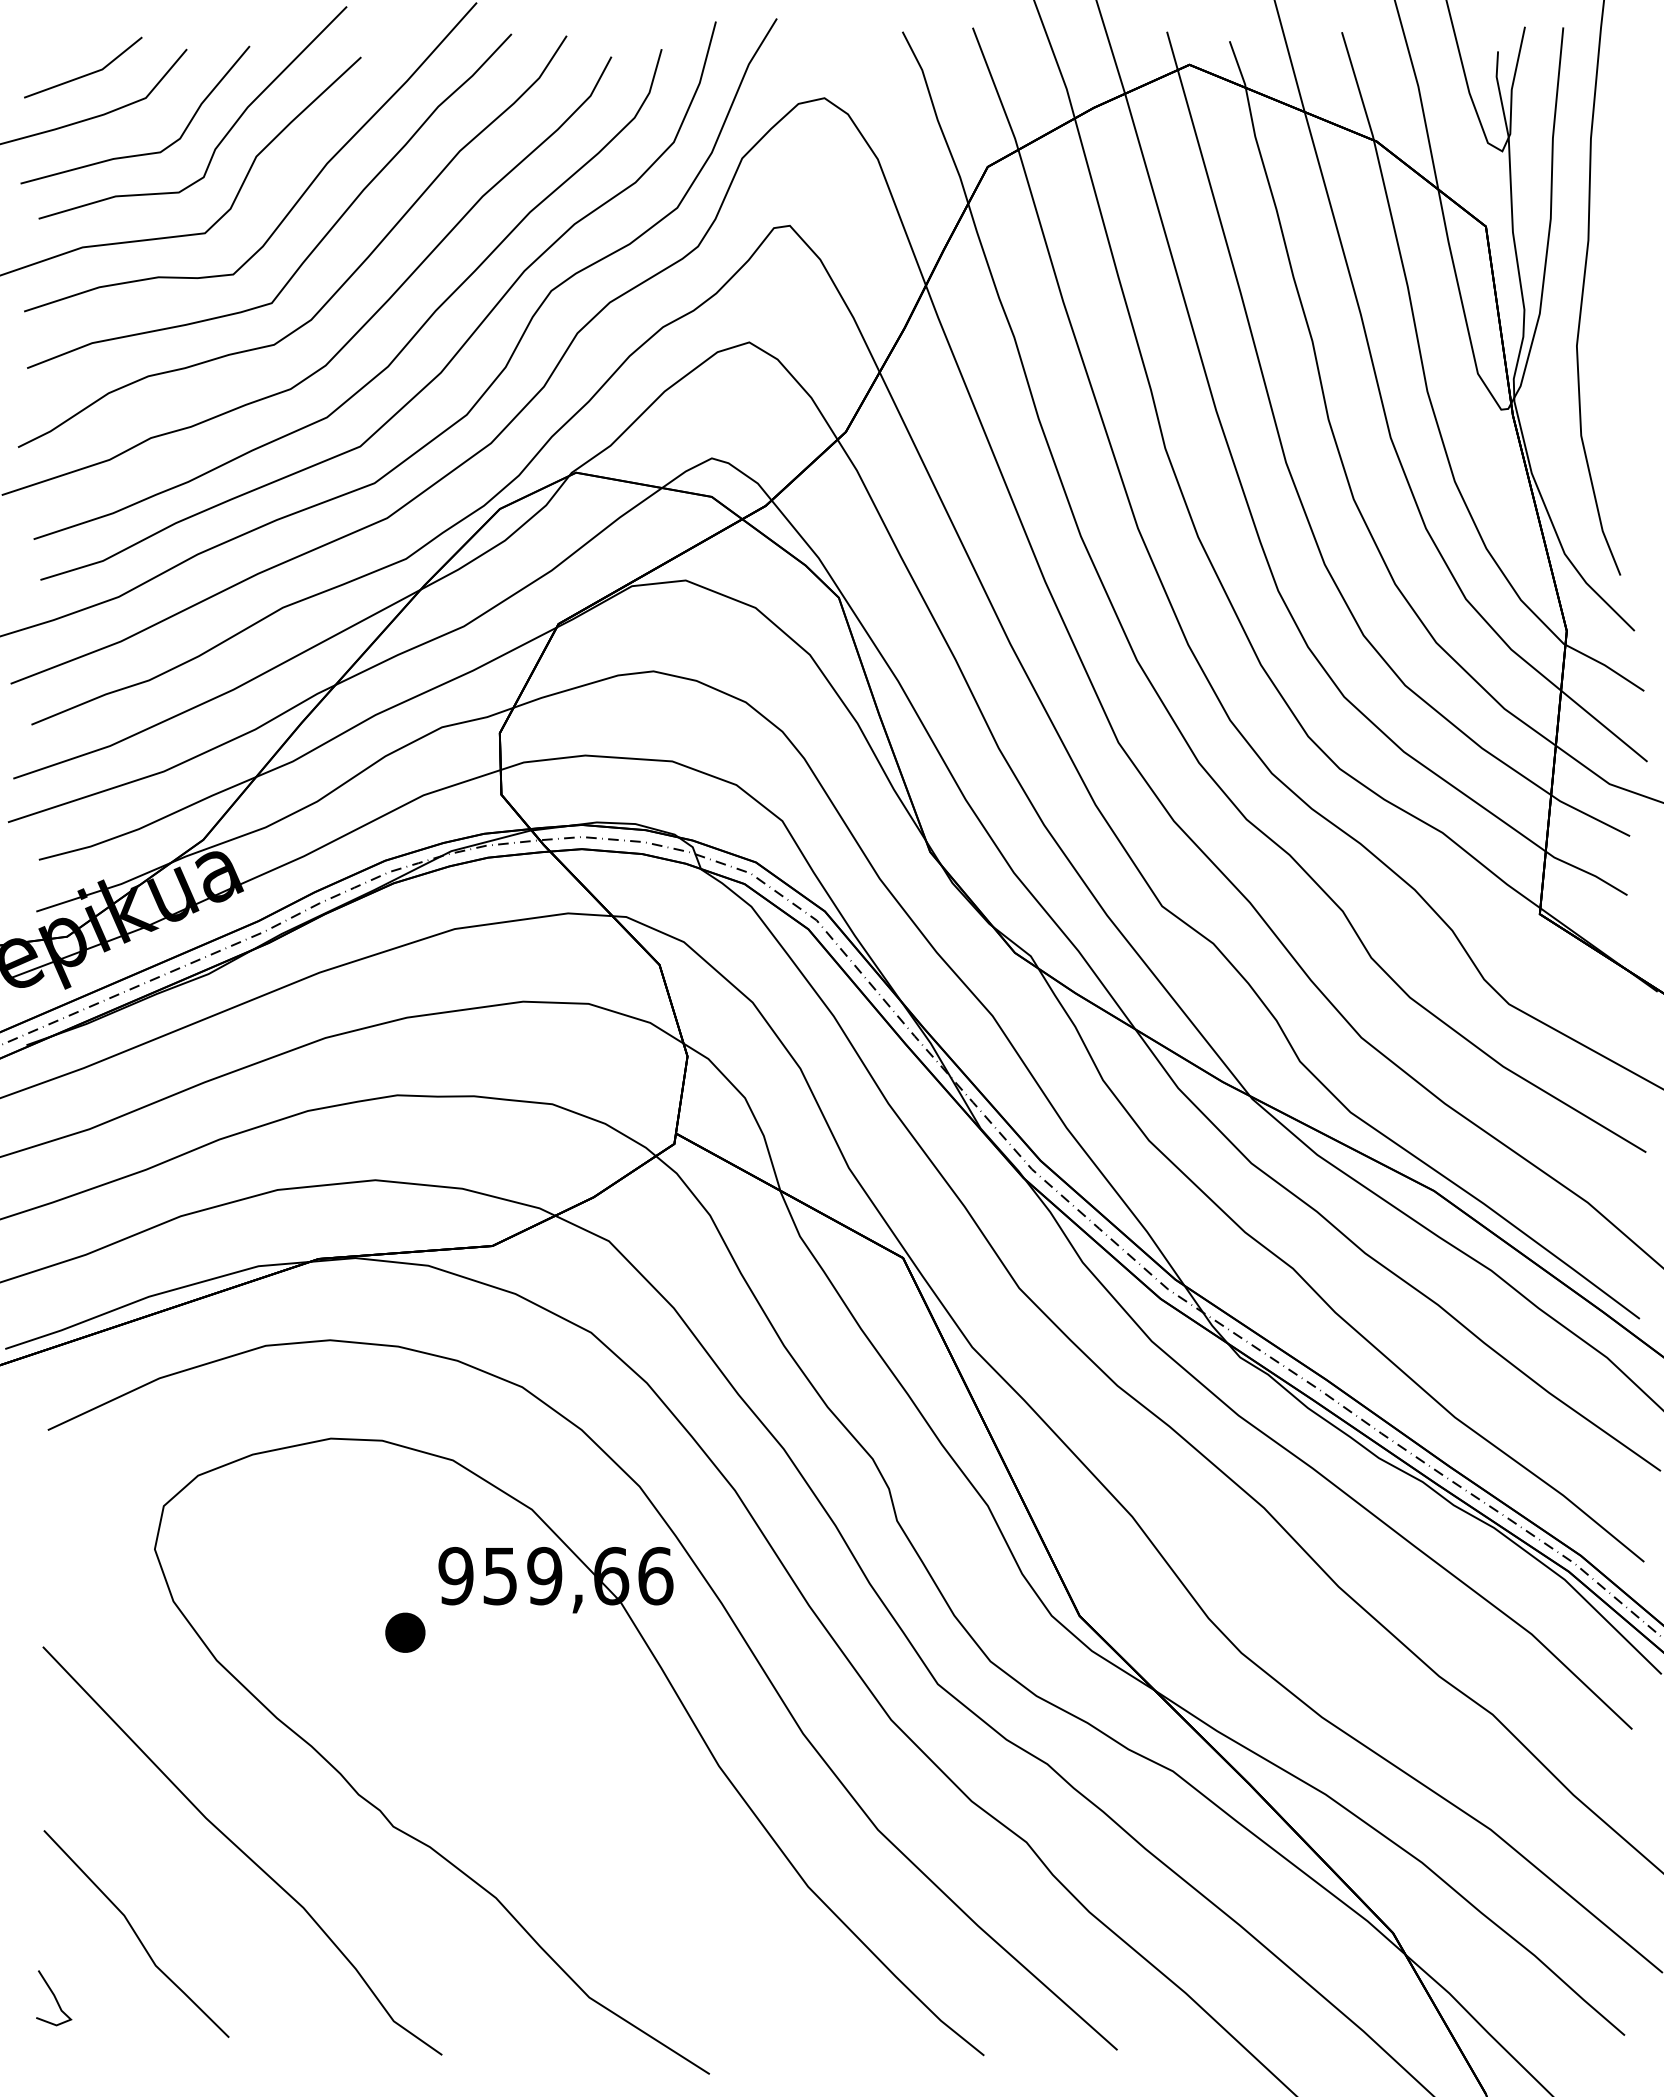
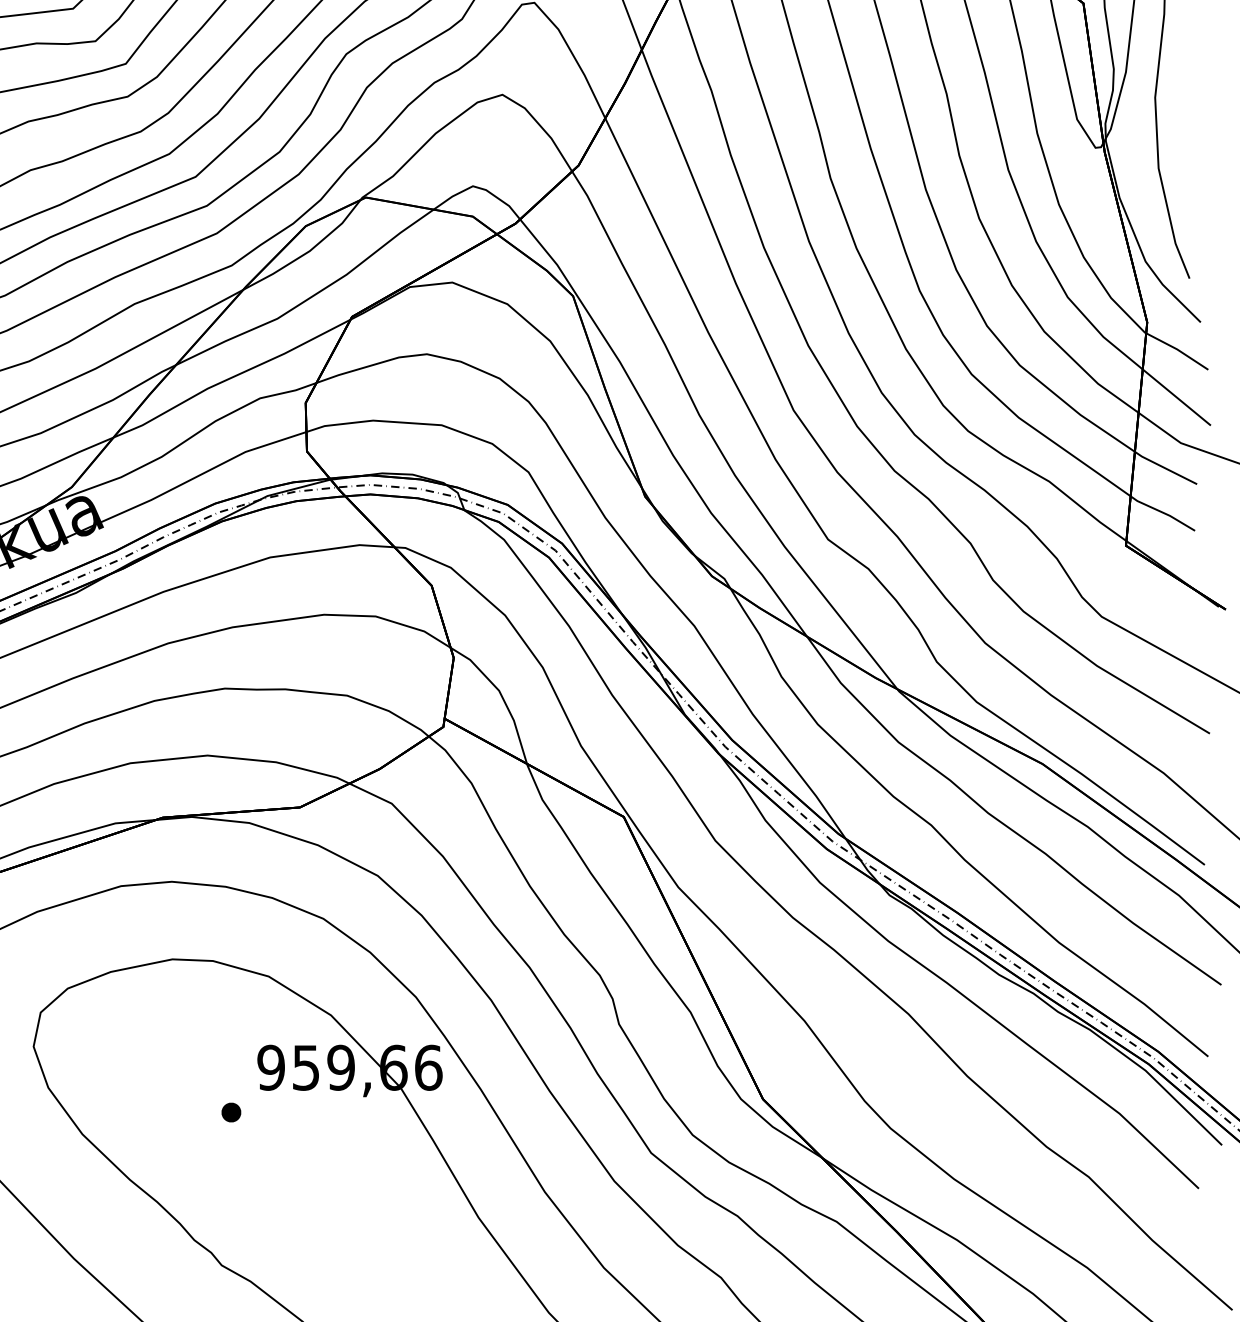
part: (405, 1632) -> (231, 1112), size x0.62

